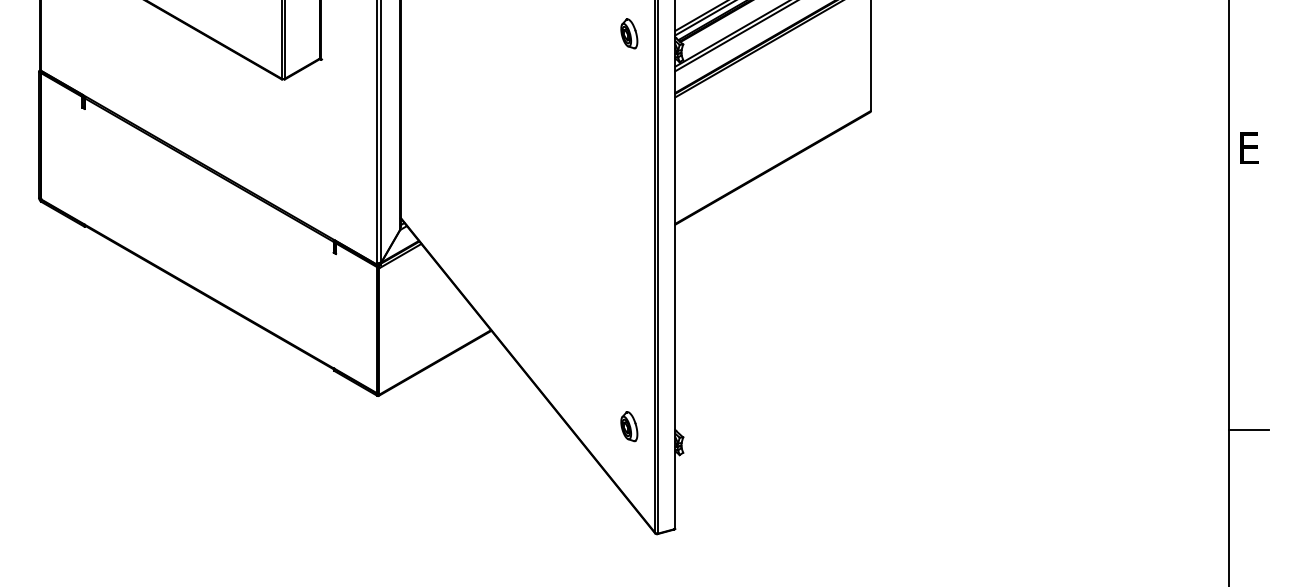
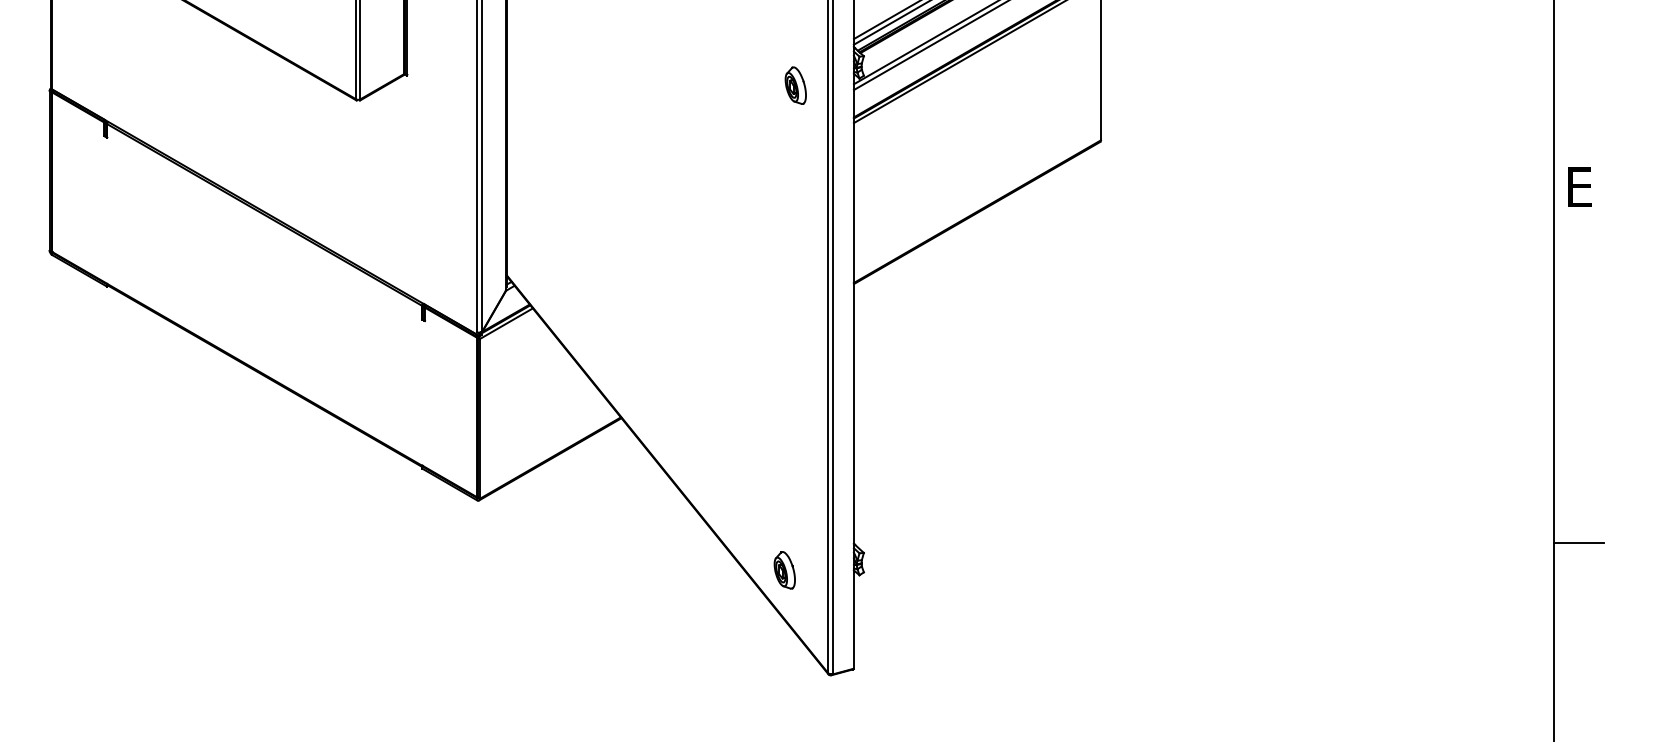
part: (629, 33) -> (795, 85), moved
part: (629, 426) -> (784, 570), moved

